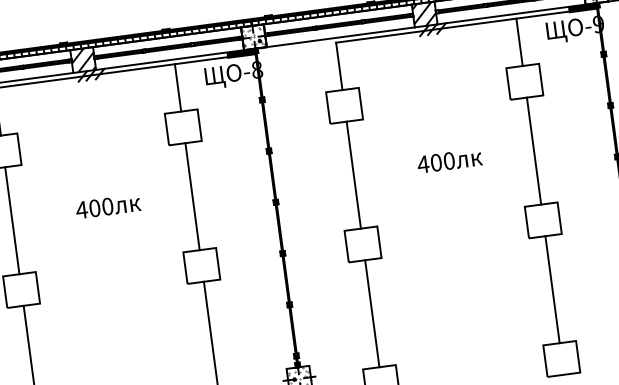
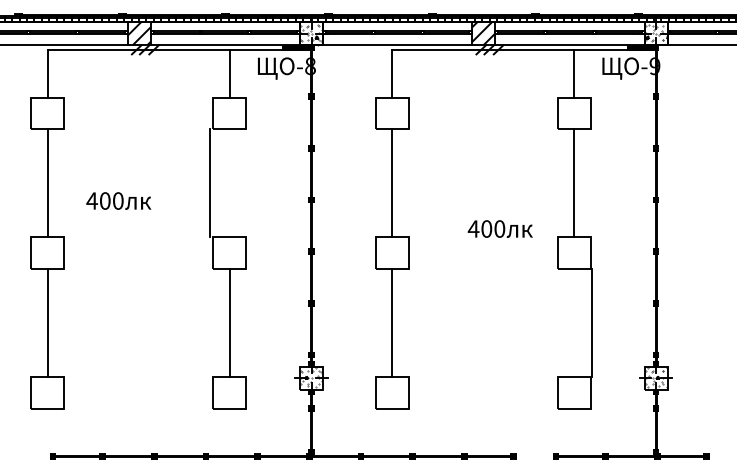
text: (448, 160) -> (499, 228), moved
line: (192, 196) -> (209, 183), moved
text: (107, 206) -> (118, 200), moved
line: (552, 289) -> (592, 323), moved

